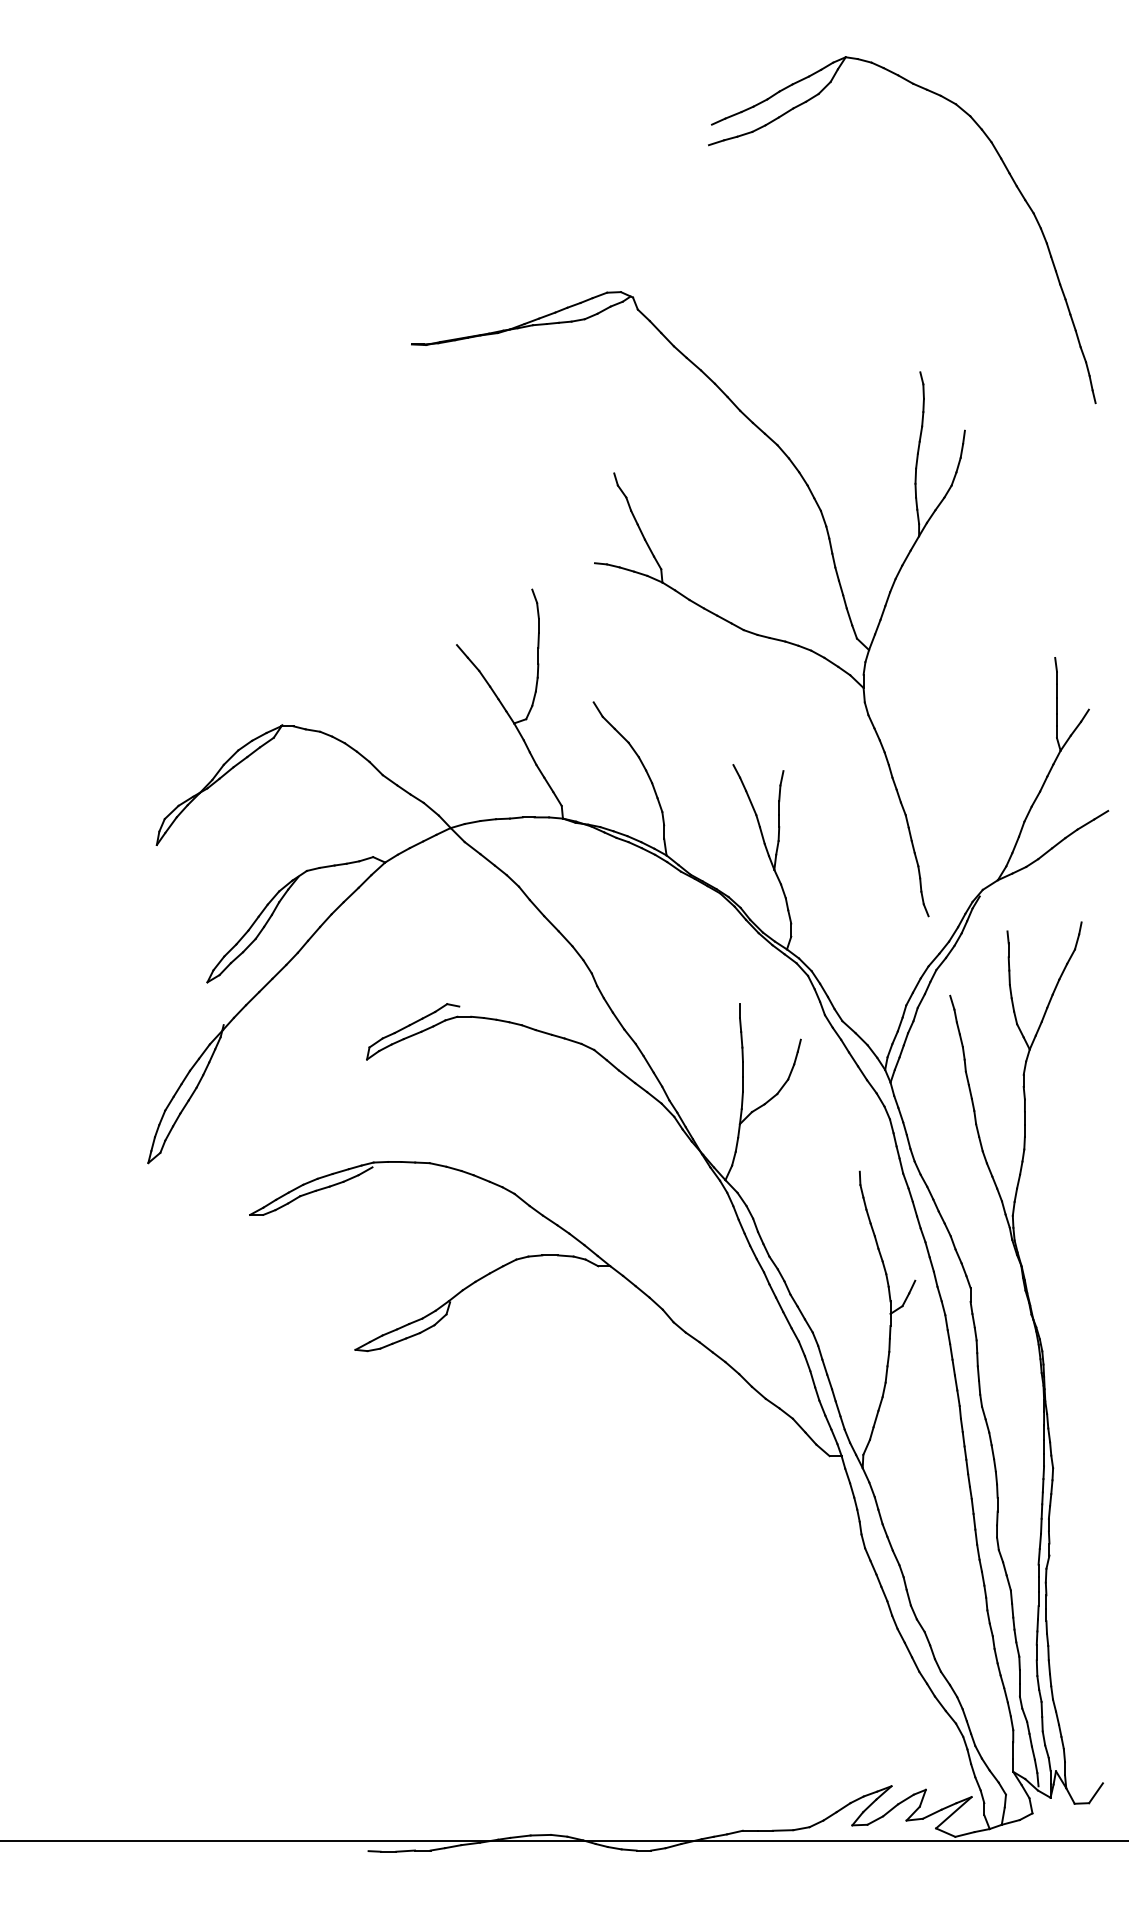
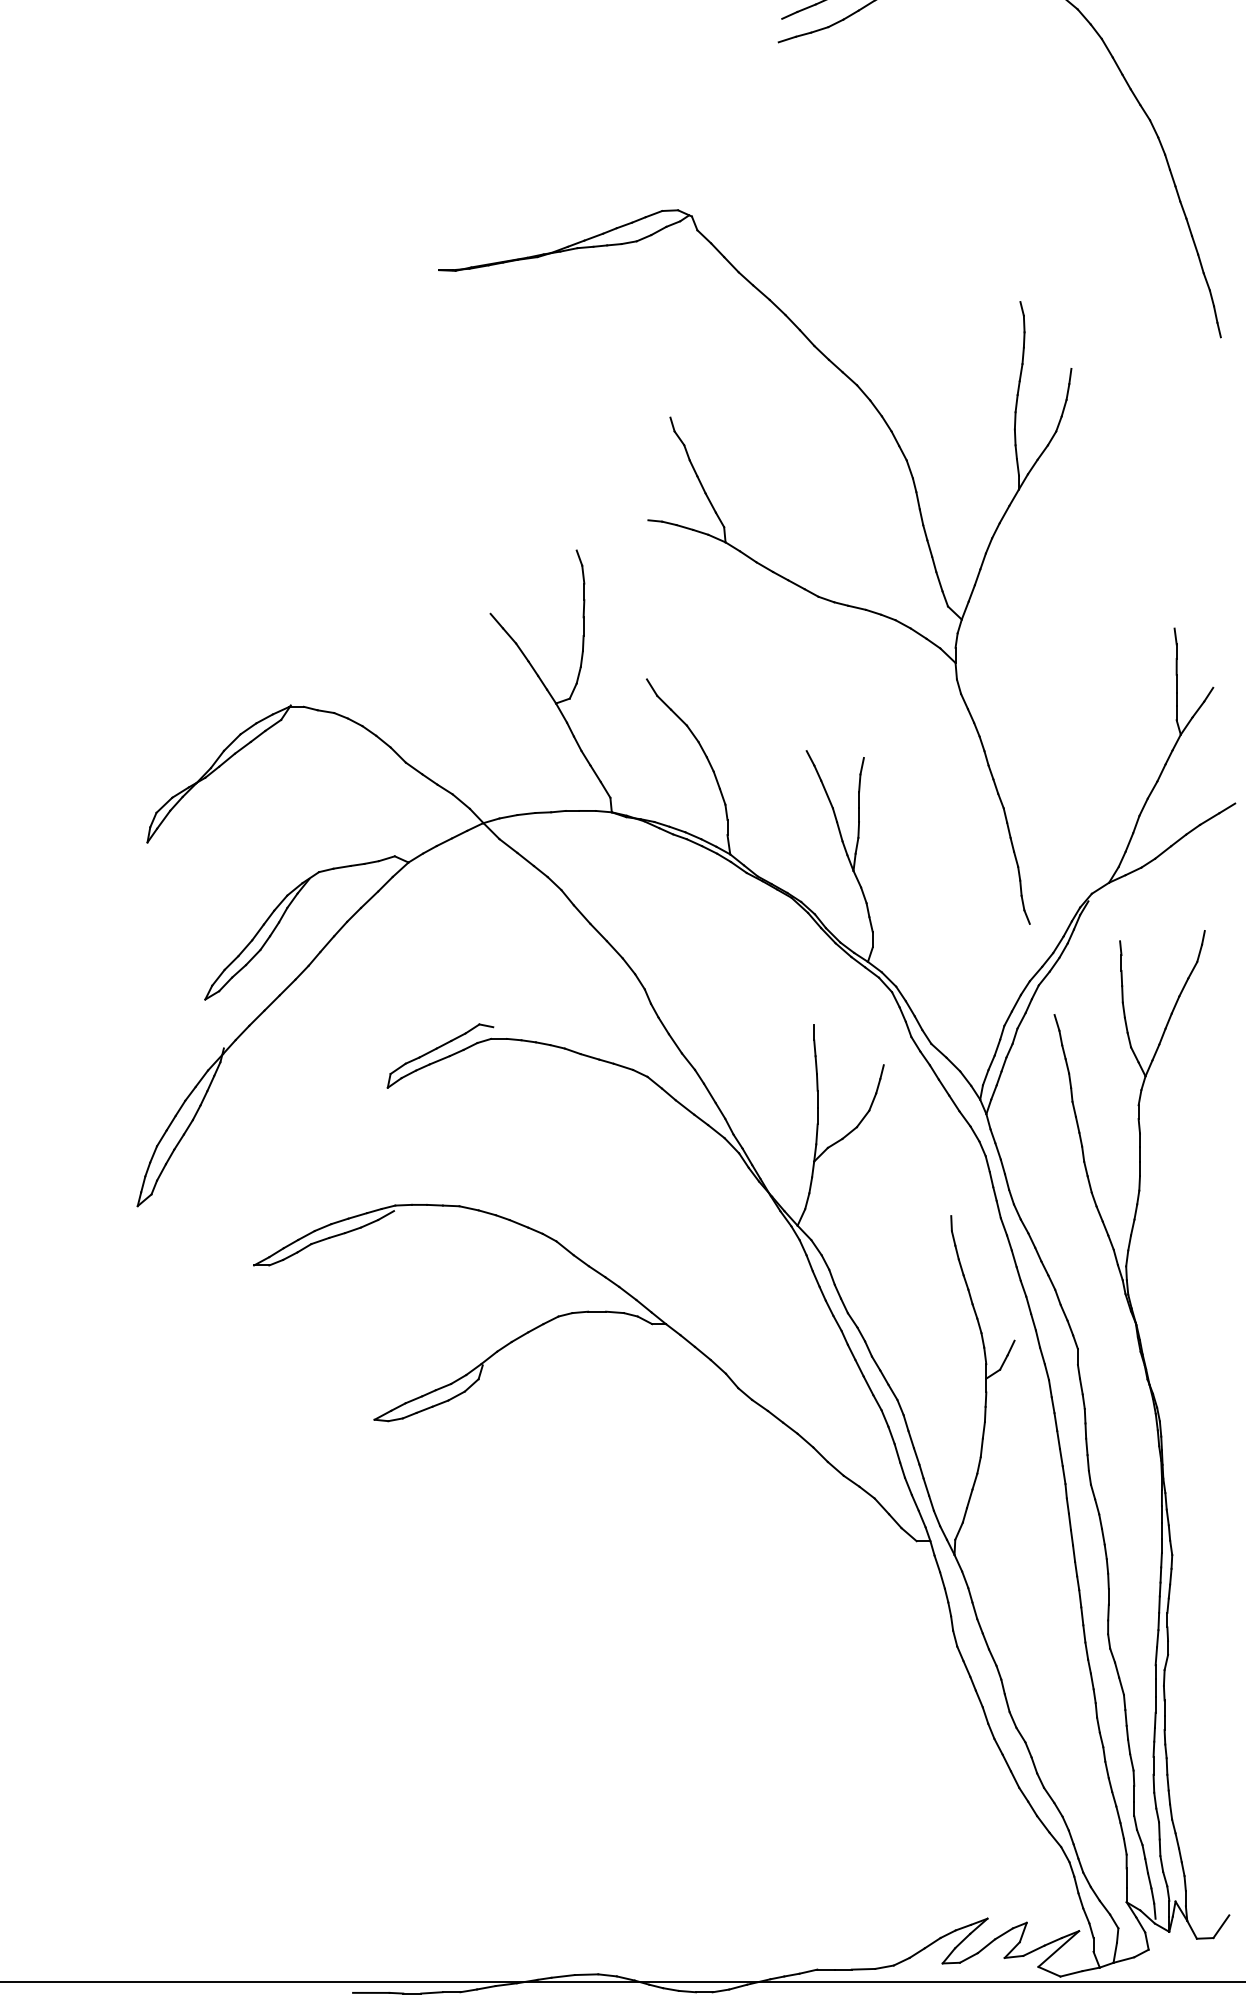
line: (352, 1851) -> (371, 1993), added

